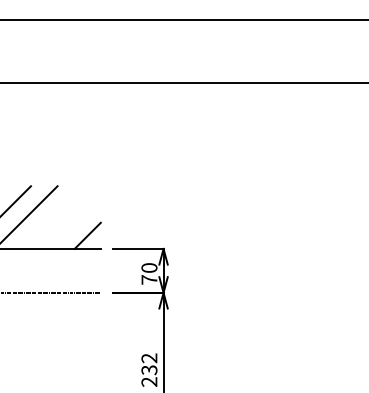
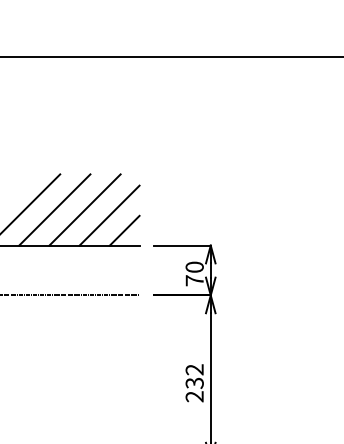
line: (52, 217) -> (84, 209), added
line: (74, 222) -> (109, 215), added

